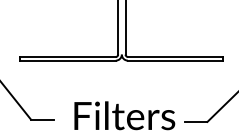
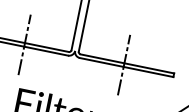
line: (71, 58) -> (25, 44), added
line: (172, 58) -> (124, 64), added

